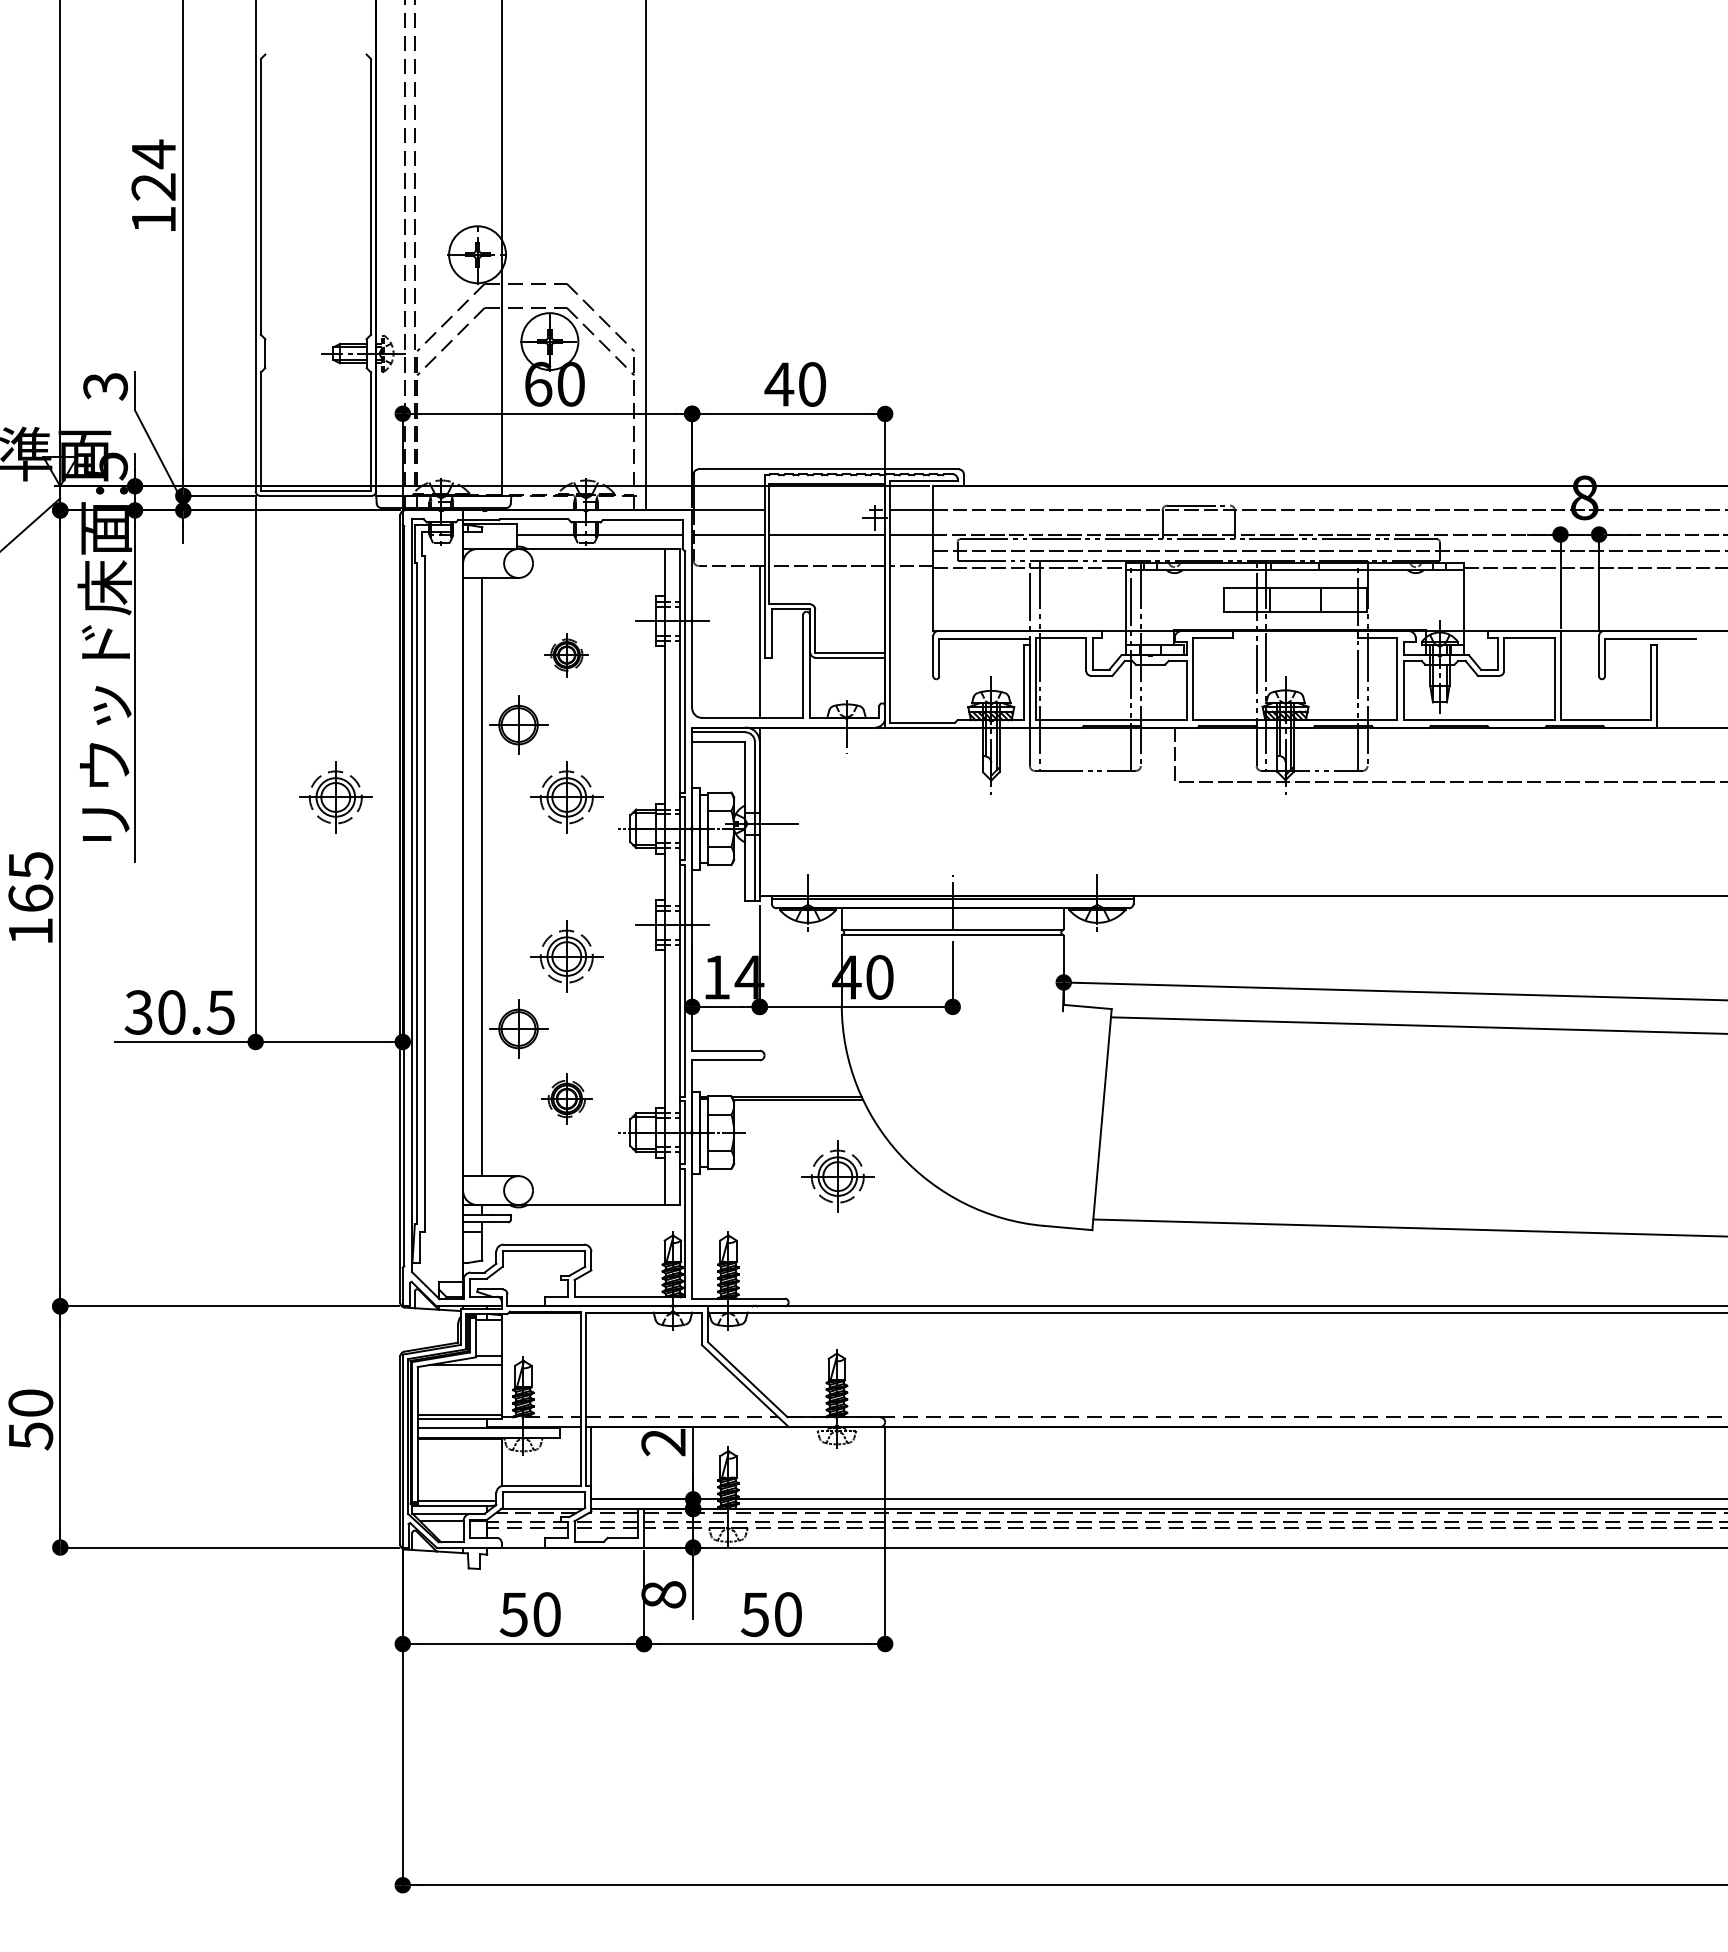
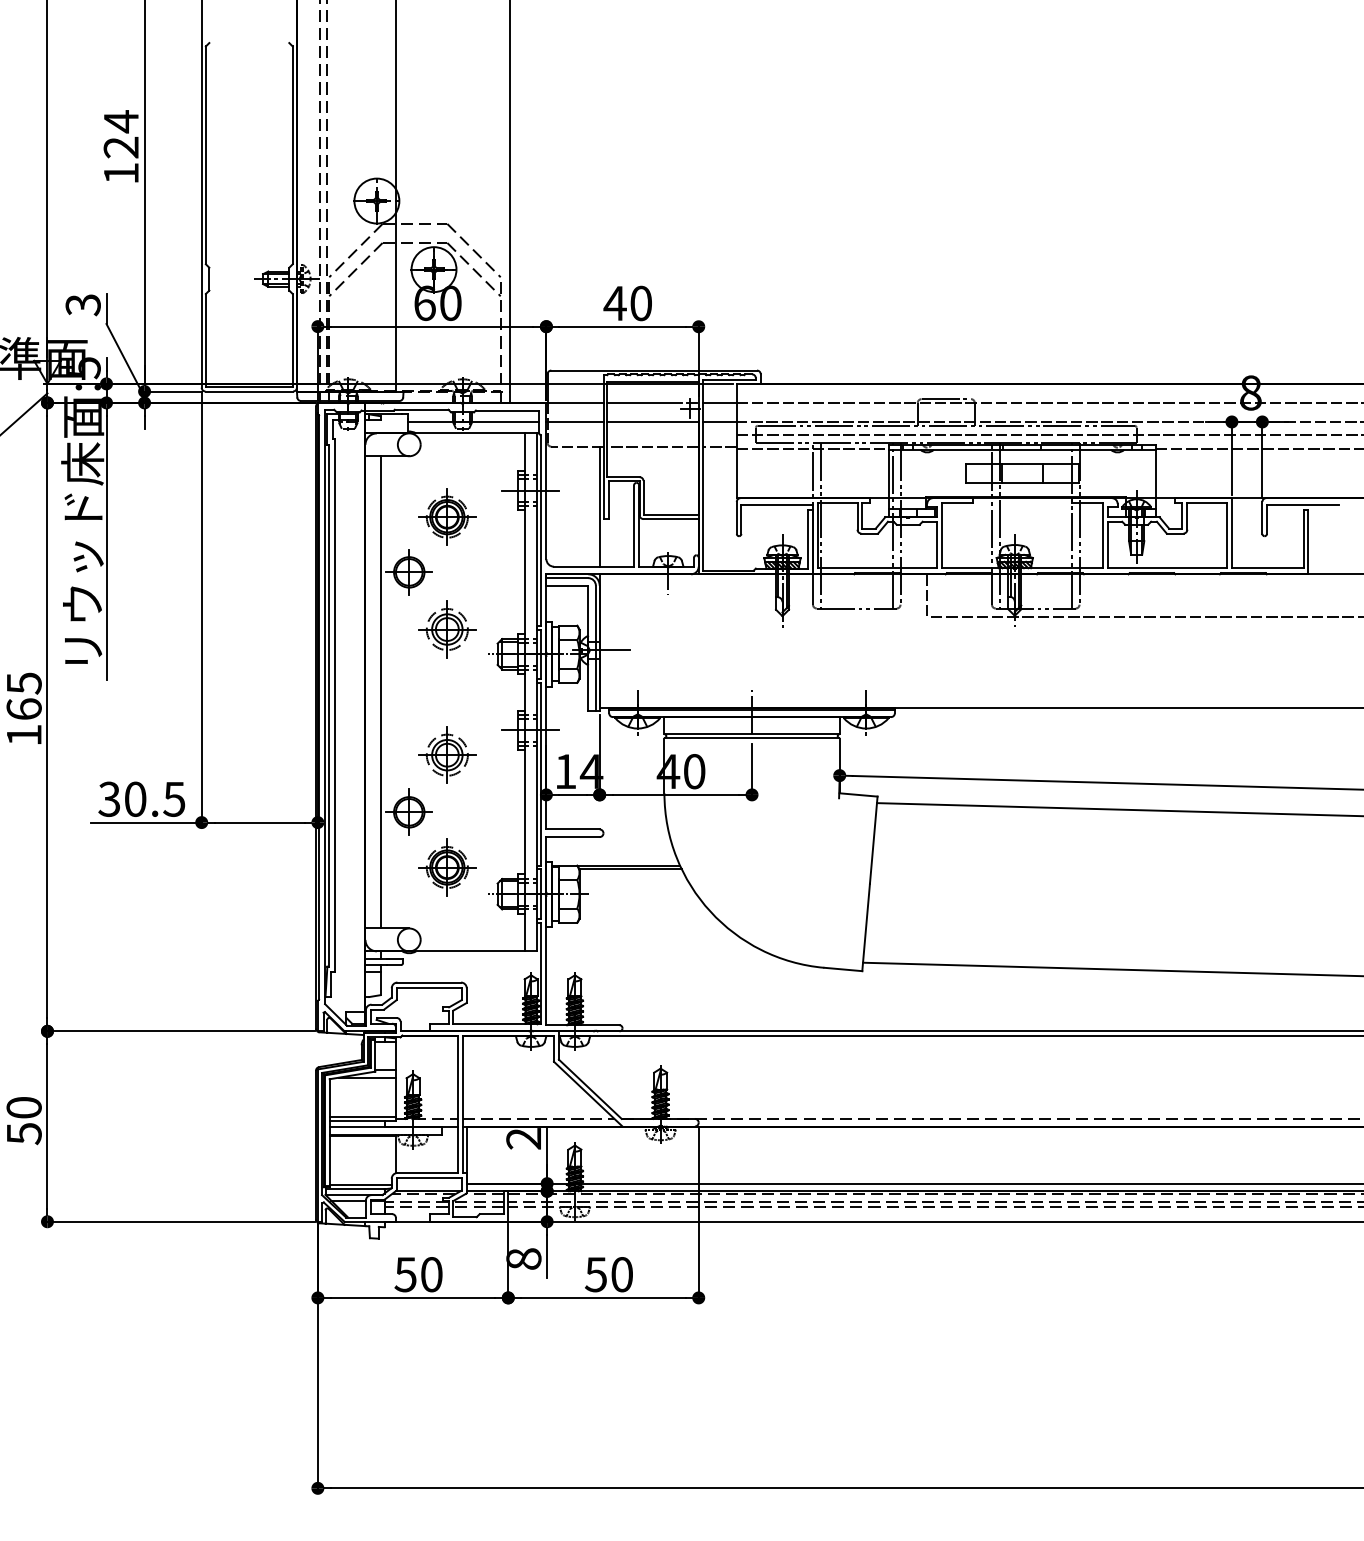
line: (816, 510) -> (644, 402), added
part: (566, 654) -> (447, 516), size x1.67
part: (335, 797) -> (264, 629), removed
part: (566, 1098) -> (447, 867), size x1.43
part: (837, 1176) -> (661, 928), removed

